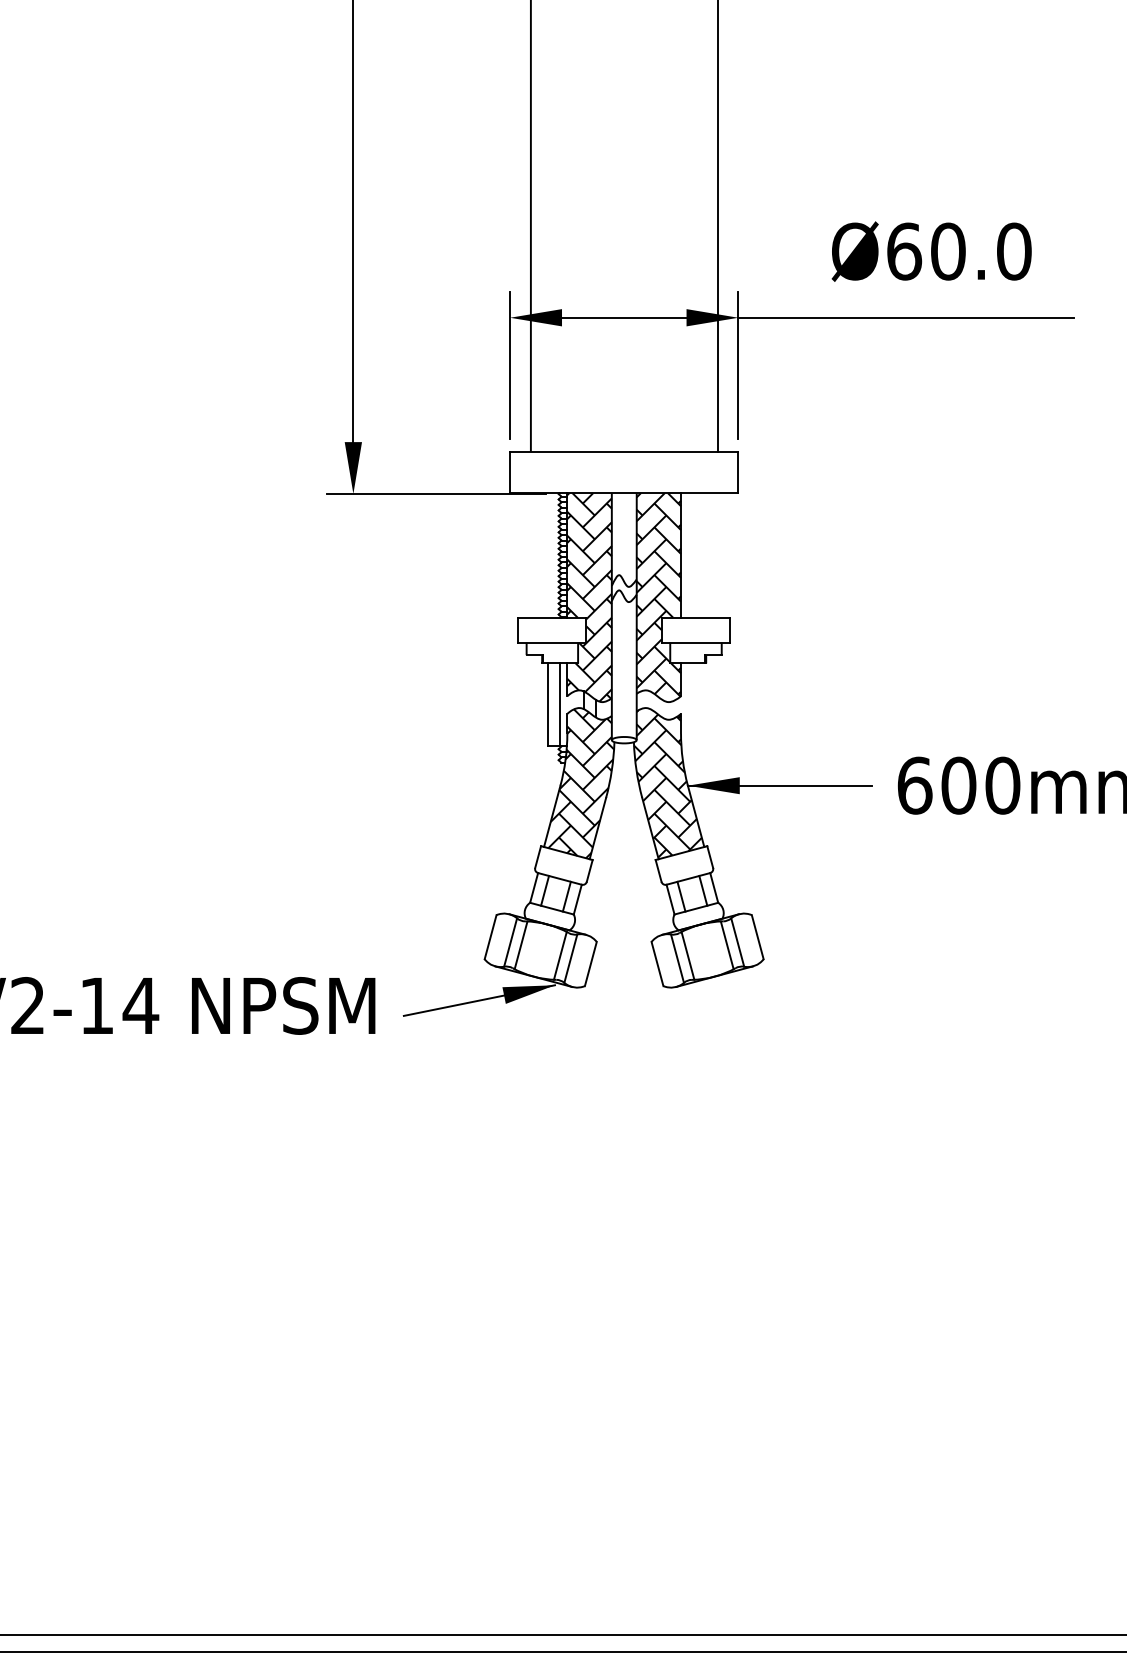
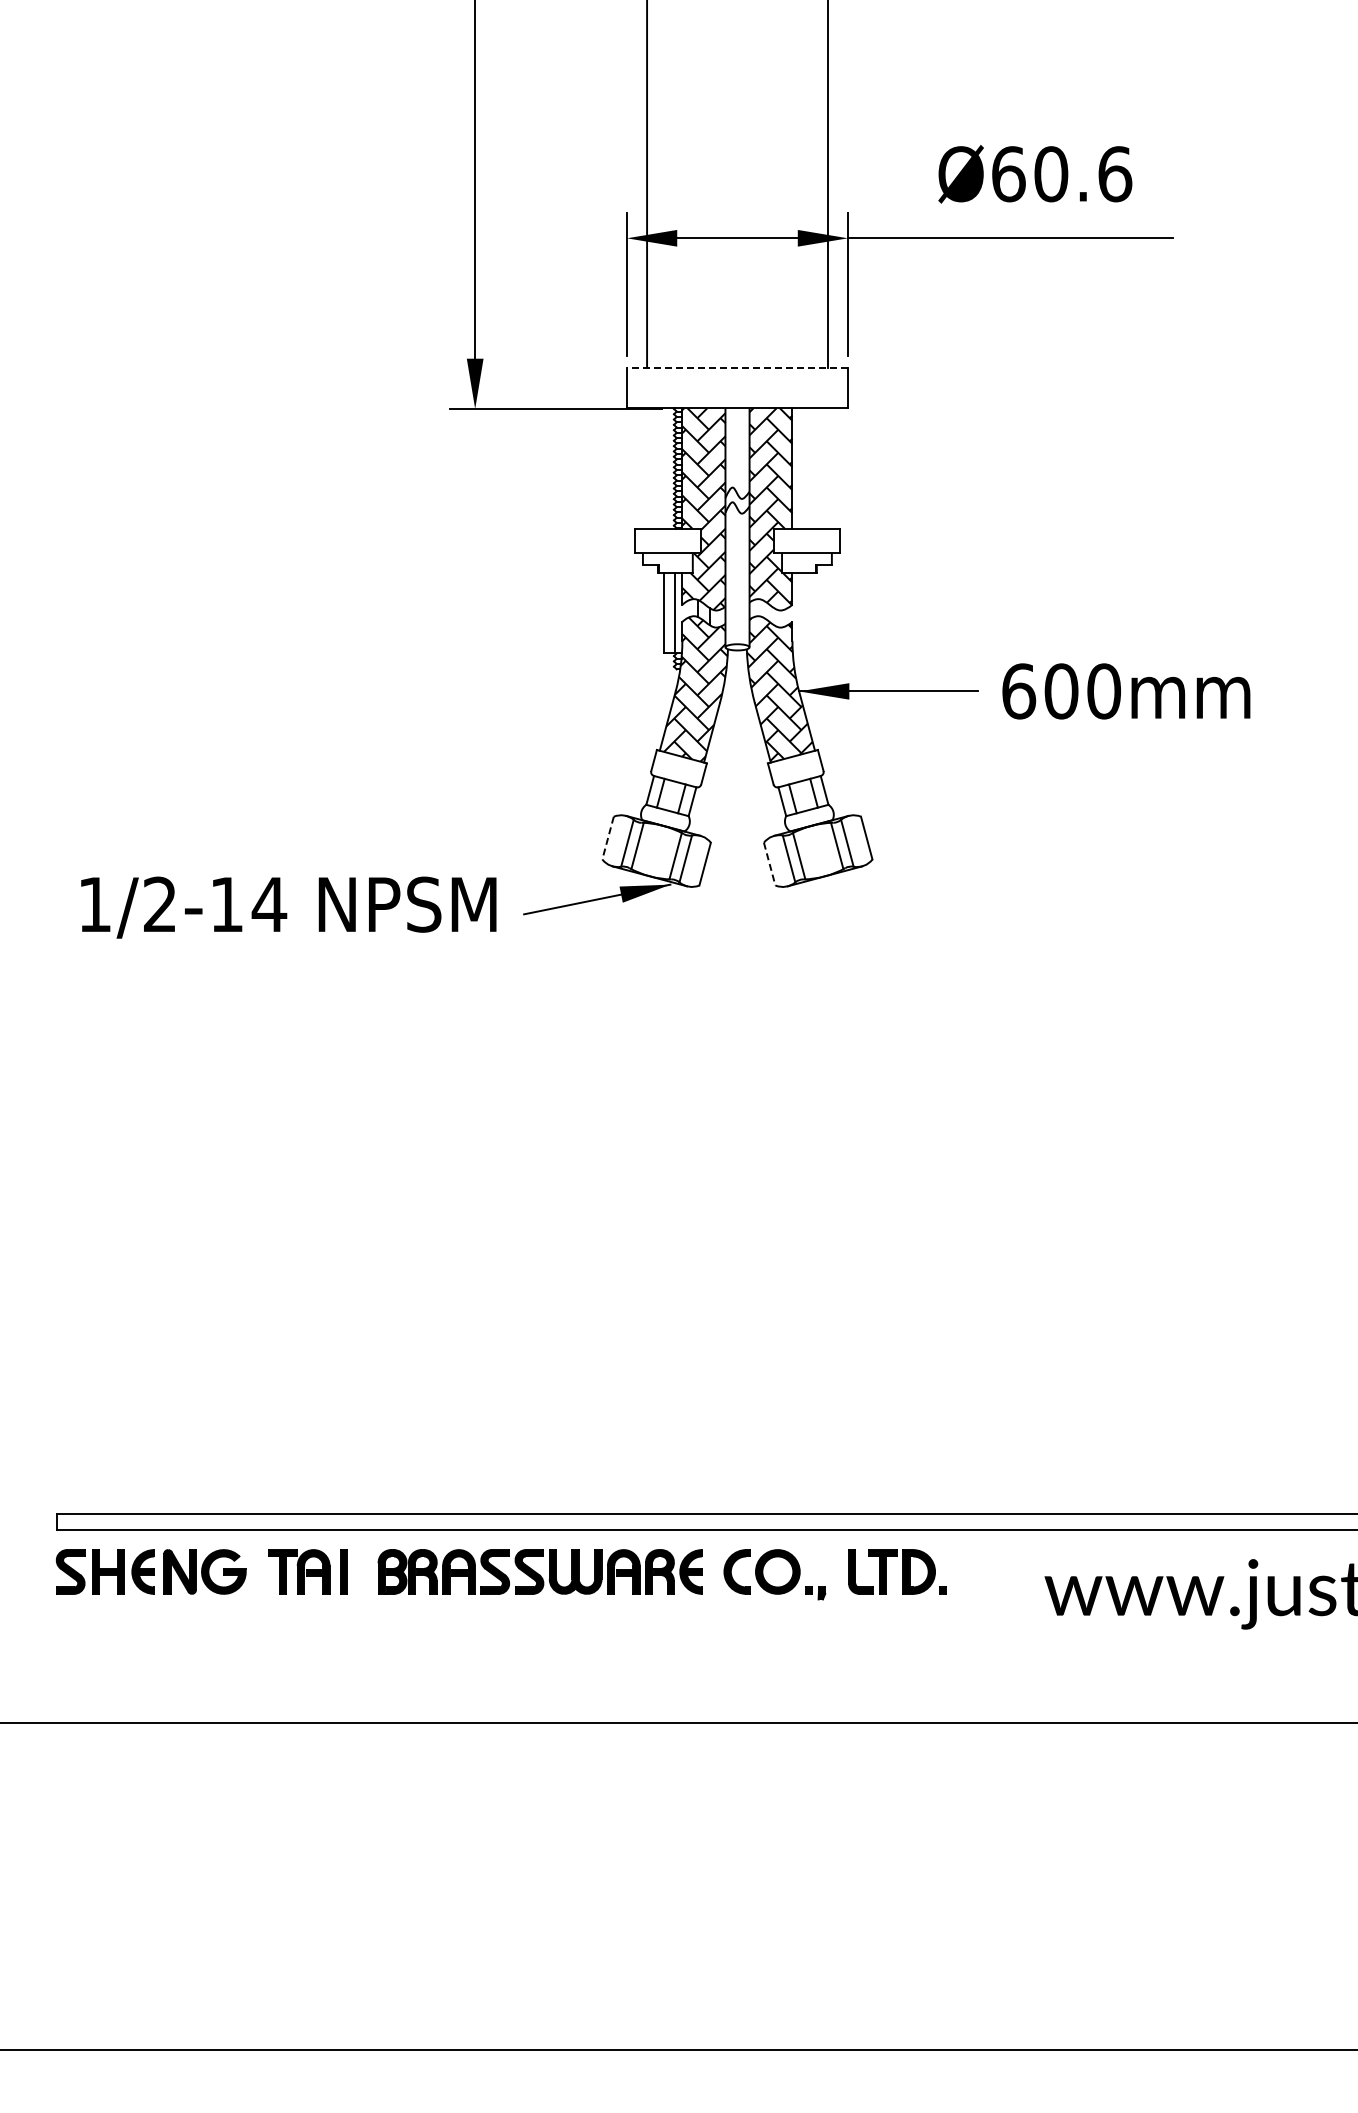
text: (1014, 251) -> (1115, 174), Ø60.0 -> Ø60.6
line: (624, 452) -> (737, 368), solid -> dashed
line: (490, 937) -> (607, 838), solid -> dashed
line: (657, 964) -> (769, 864), solid -> dashed

